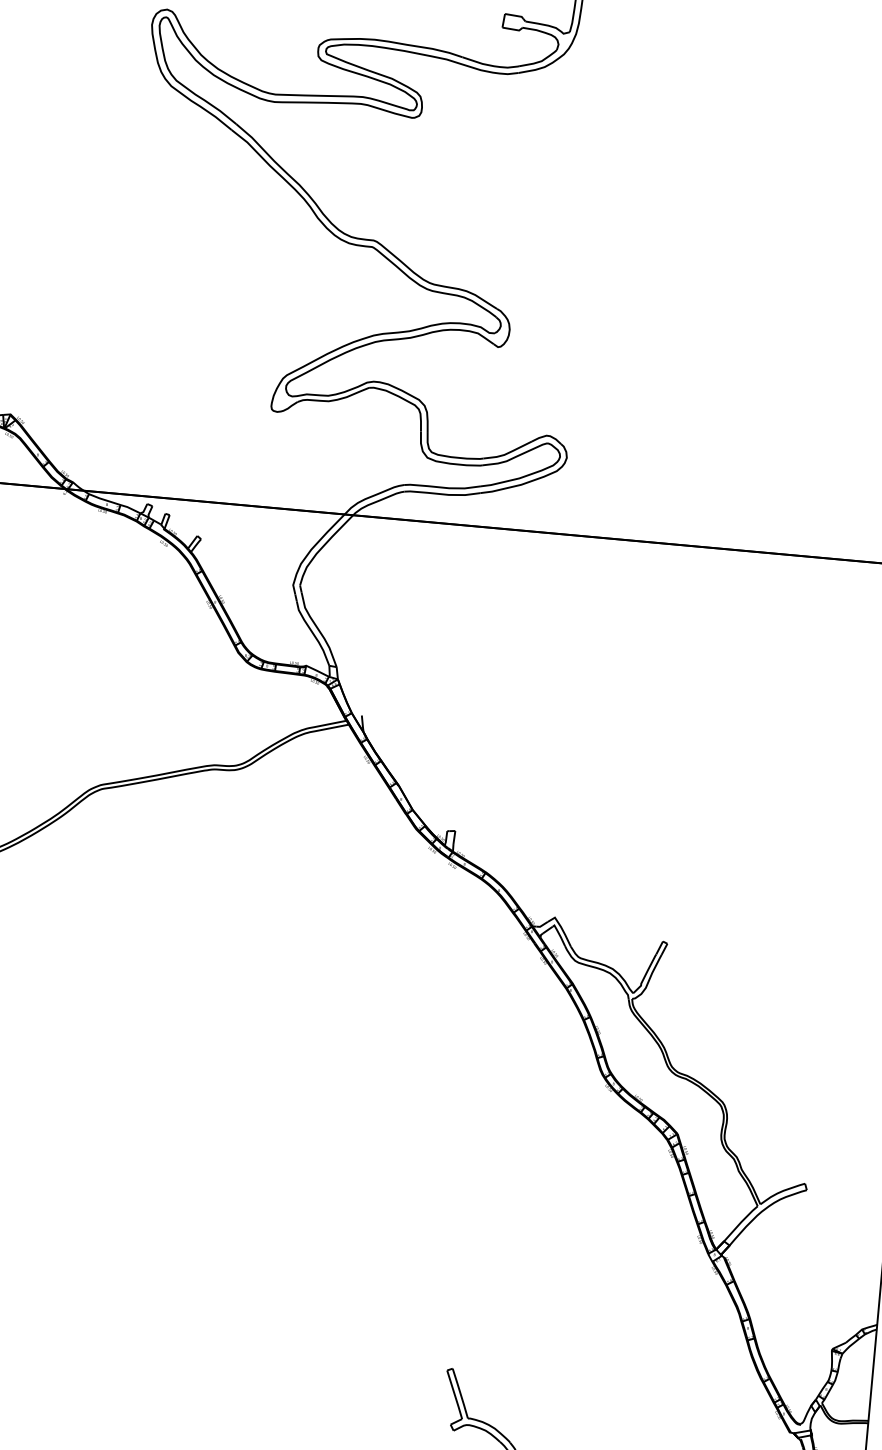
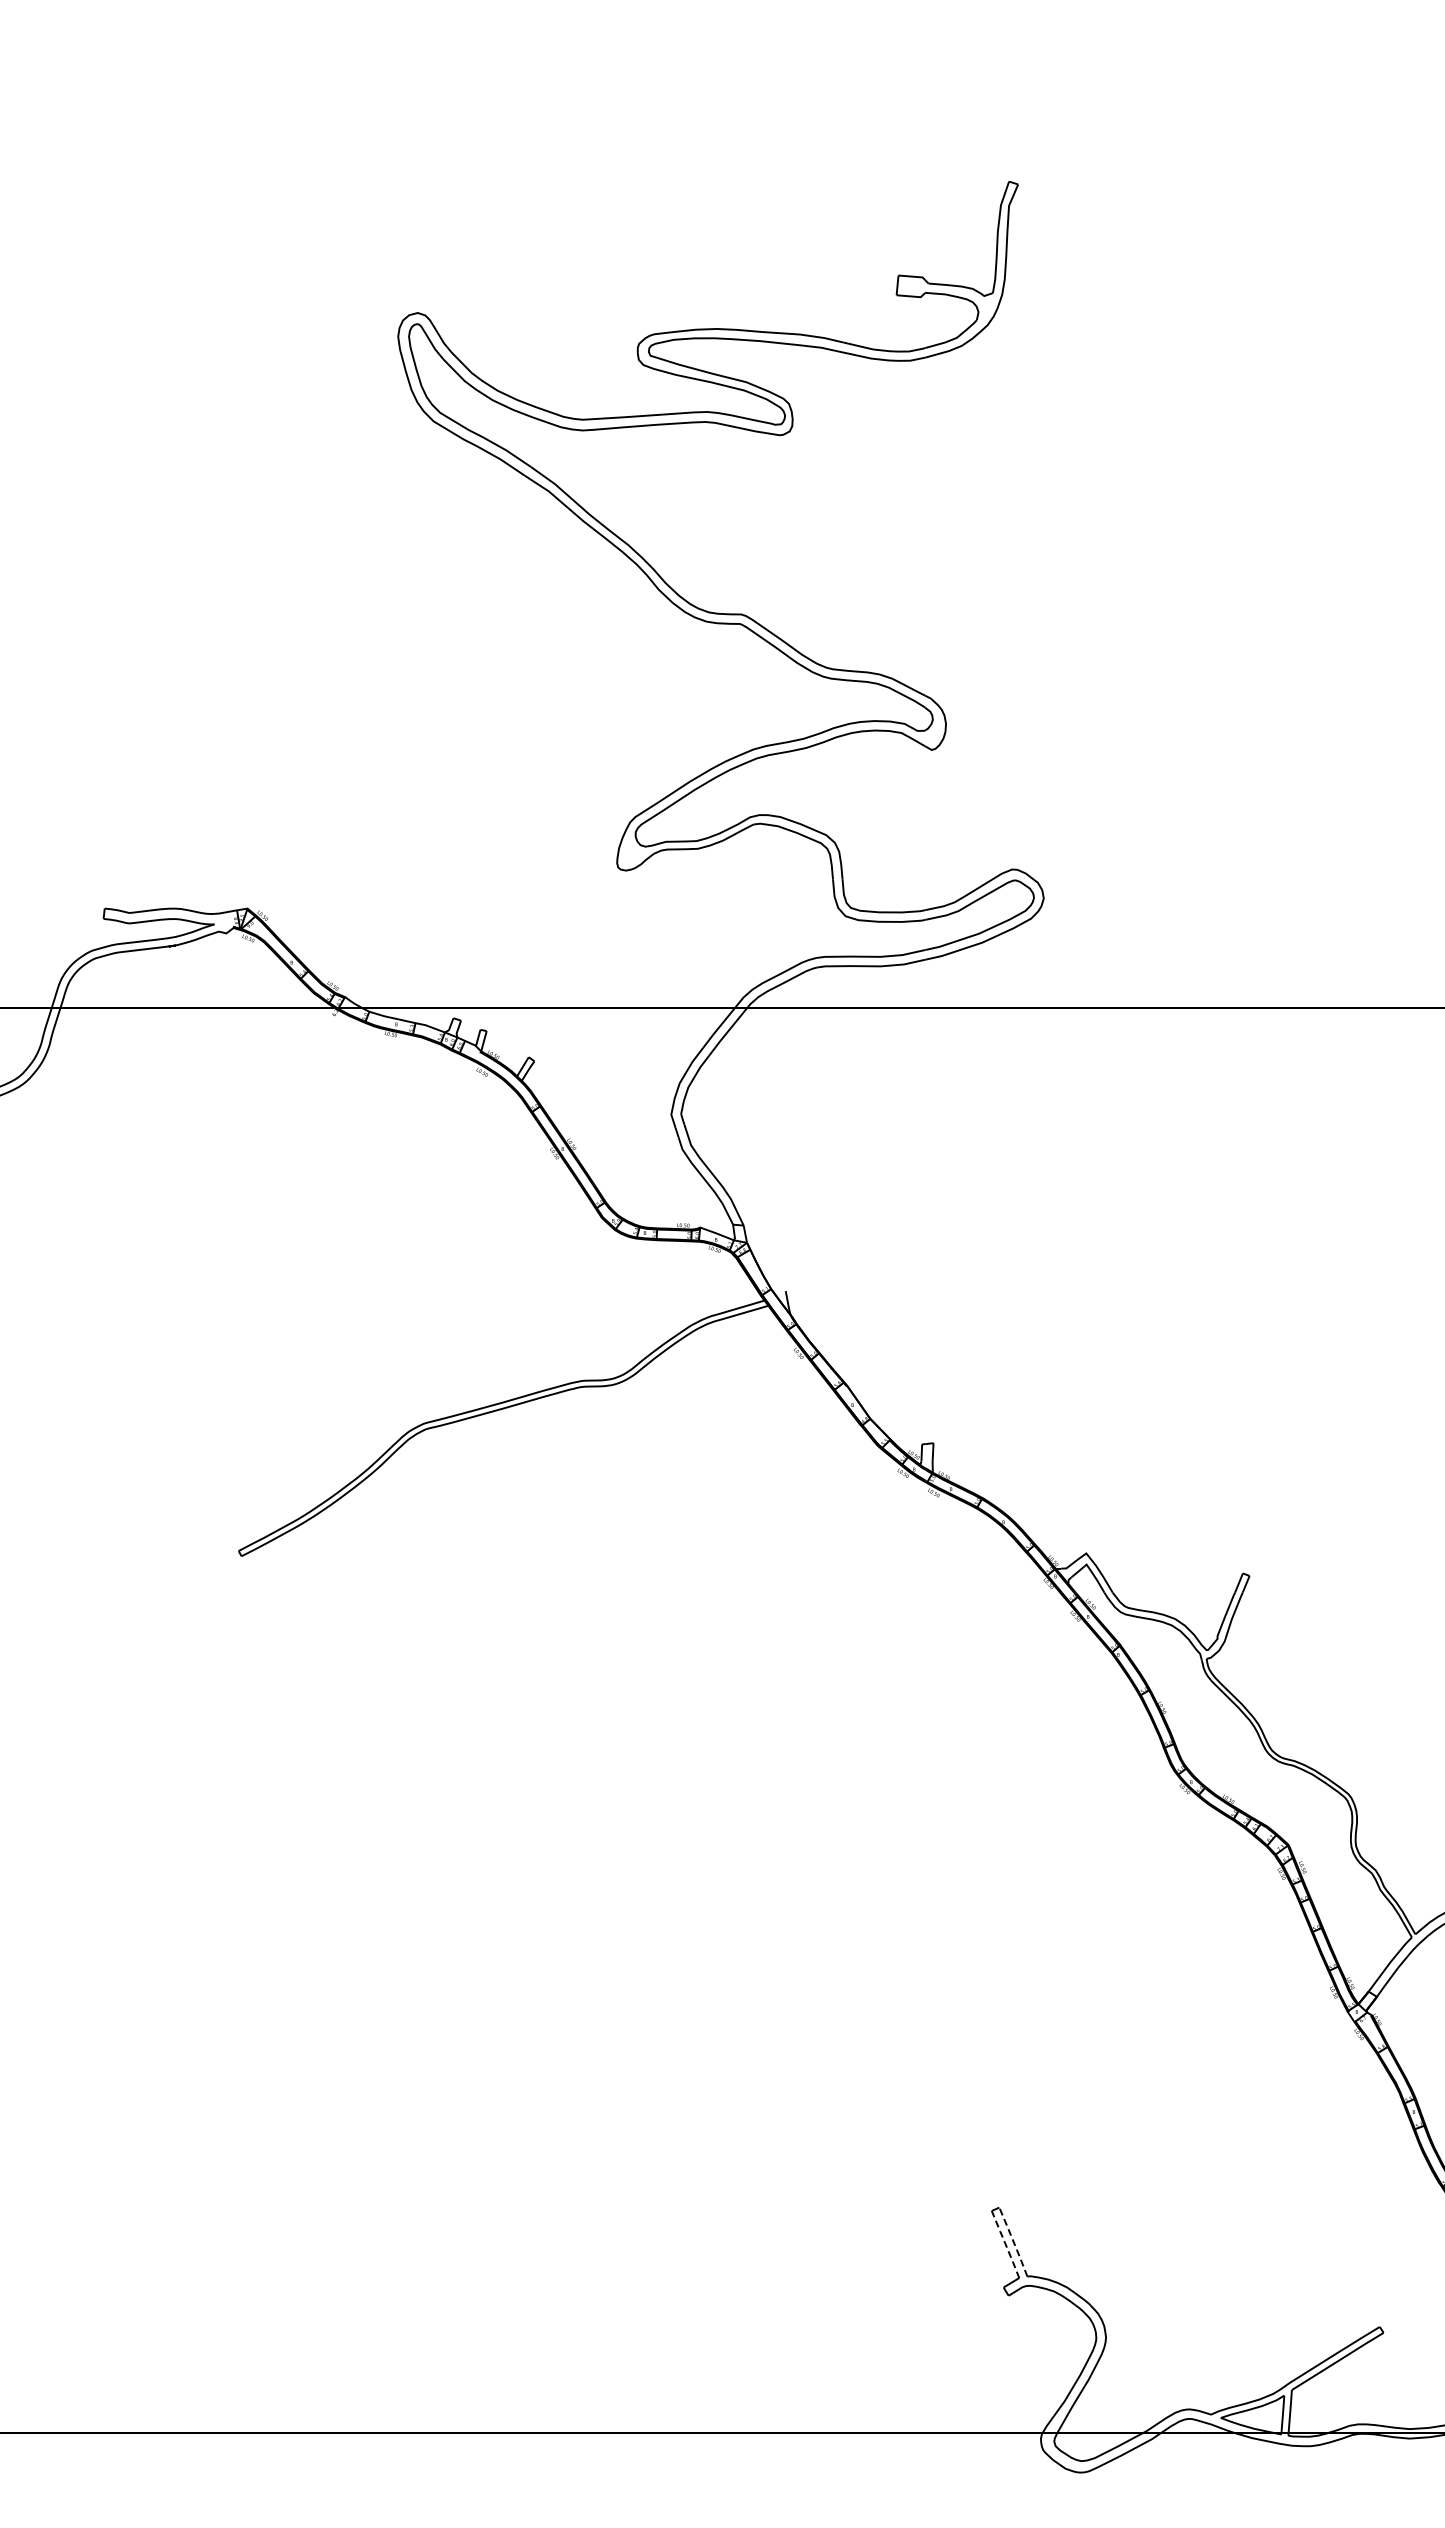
line: (460, 1393) -> (1013, 2242), solid -> dashed
line: (454, 1394) -> (1005, 2244), solid -> dashed

